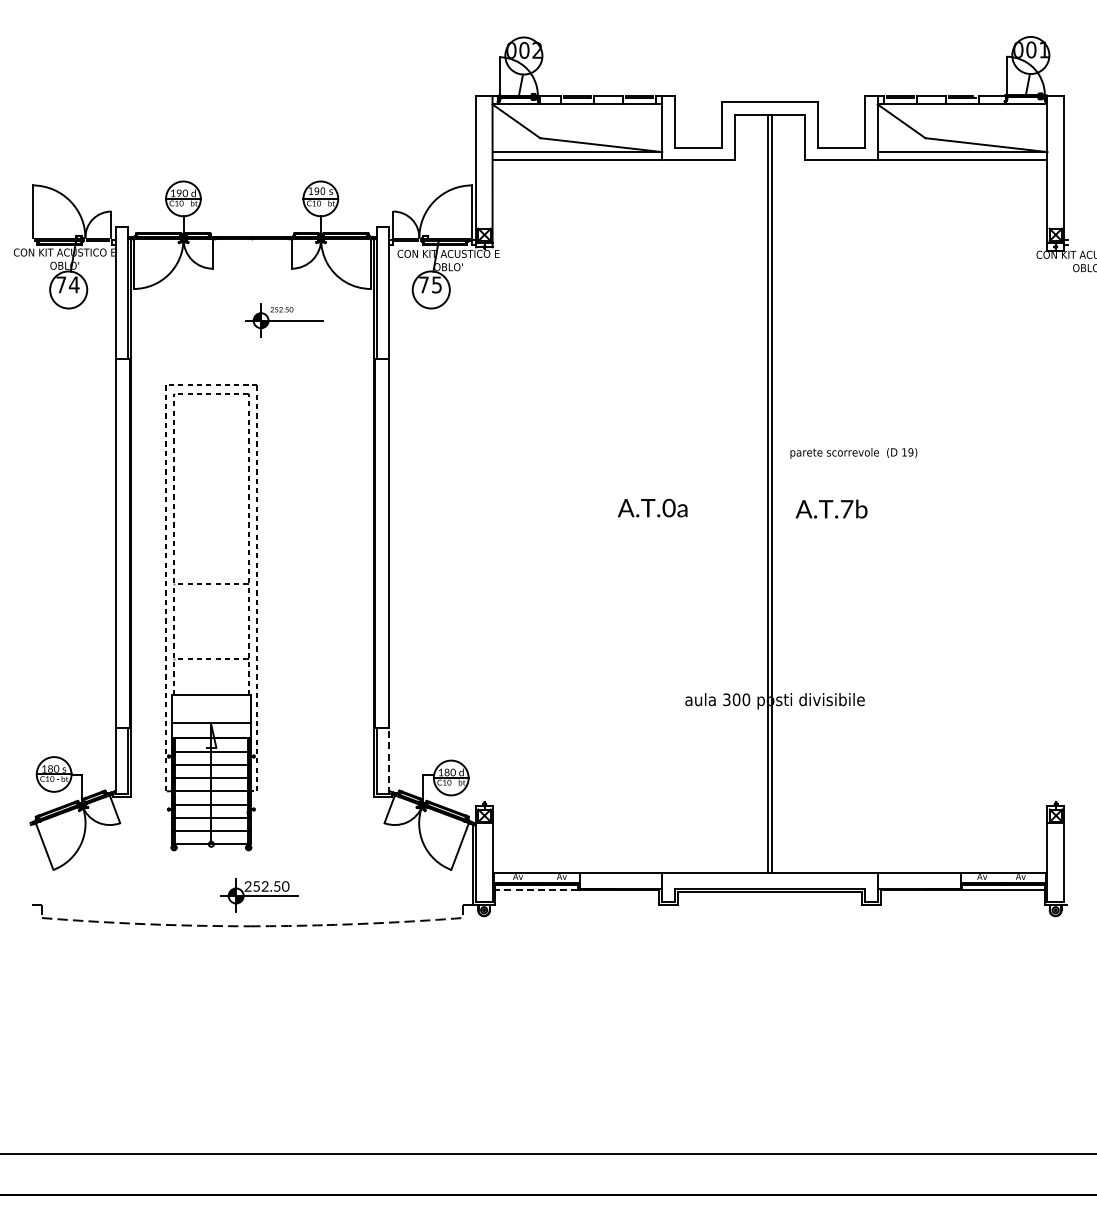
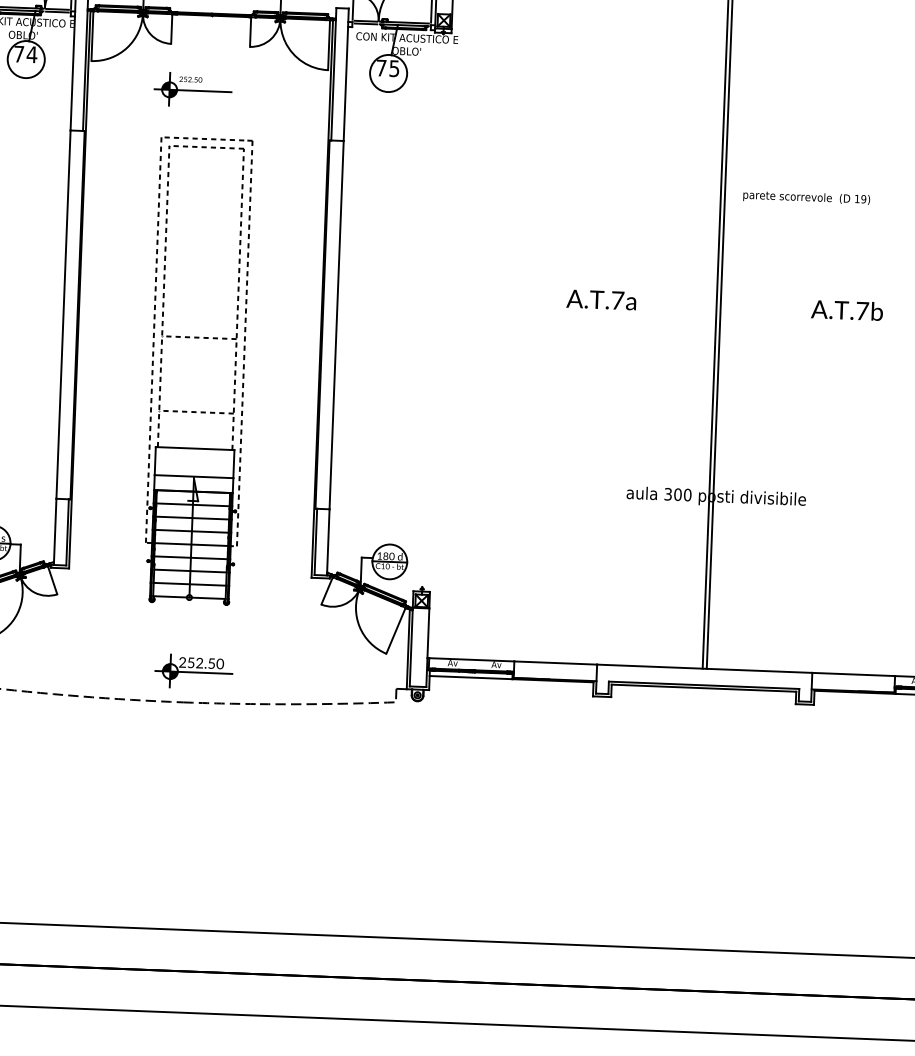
part: (284, 320) -> (193, 90), moved
text: (853, 453) -> (806, 198), moved
text: (668, 507) -> (617, 299), A.T.0a -> A.T.7a
text: (831, 508) -> (847, 309), moved
part: (210, 584) -> (198, 337), moved
line: (389, 760) -> (328, 542), dashed -> solid
line: (536, 890) -> (470, 677), dashed -> solid

